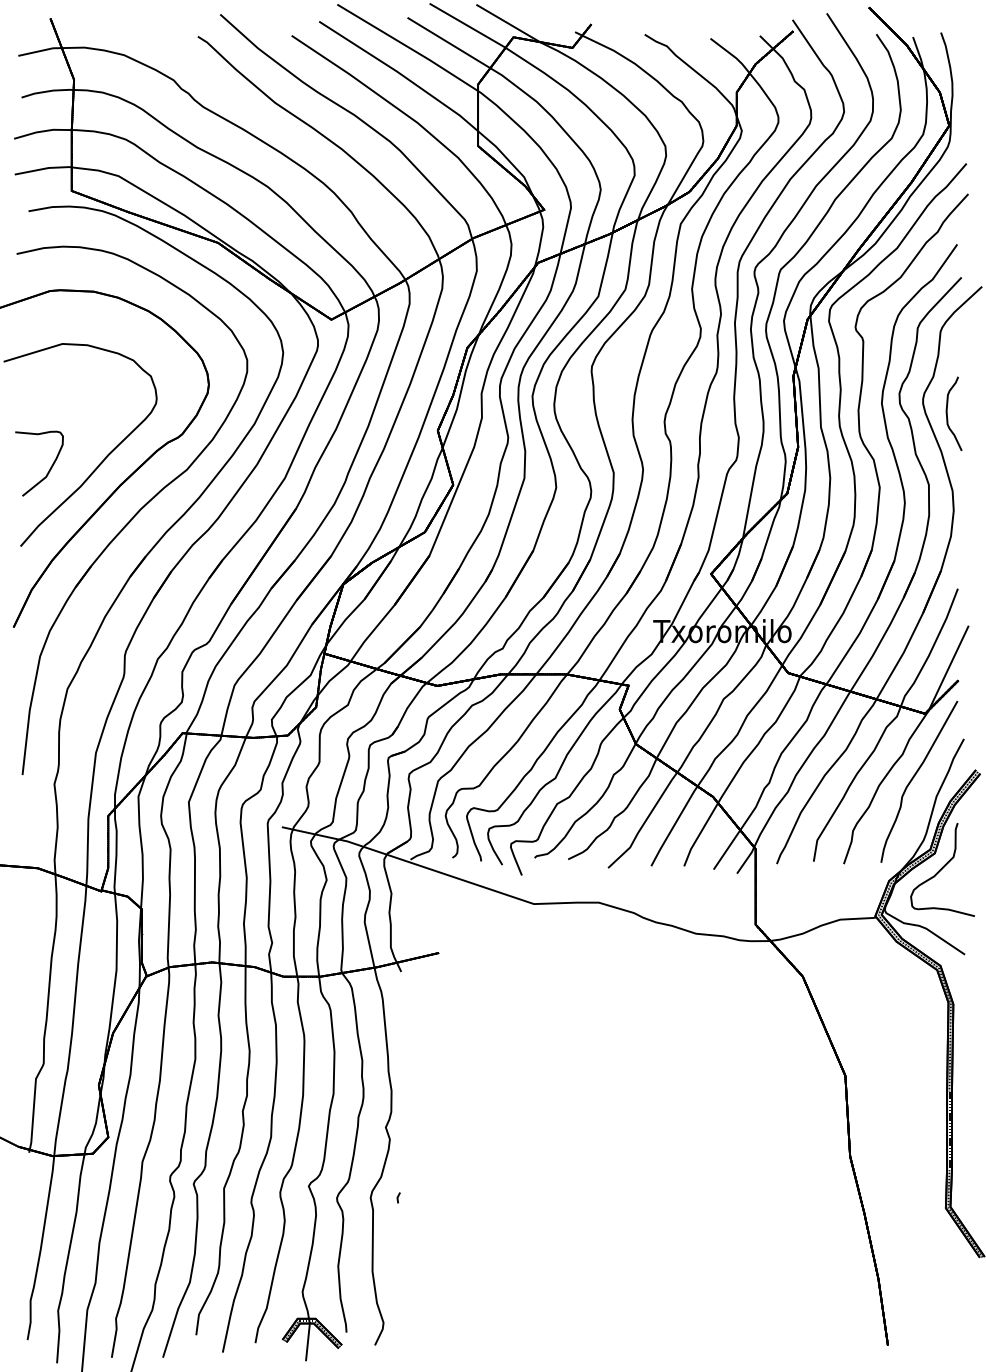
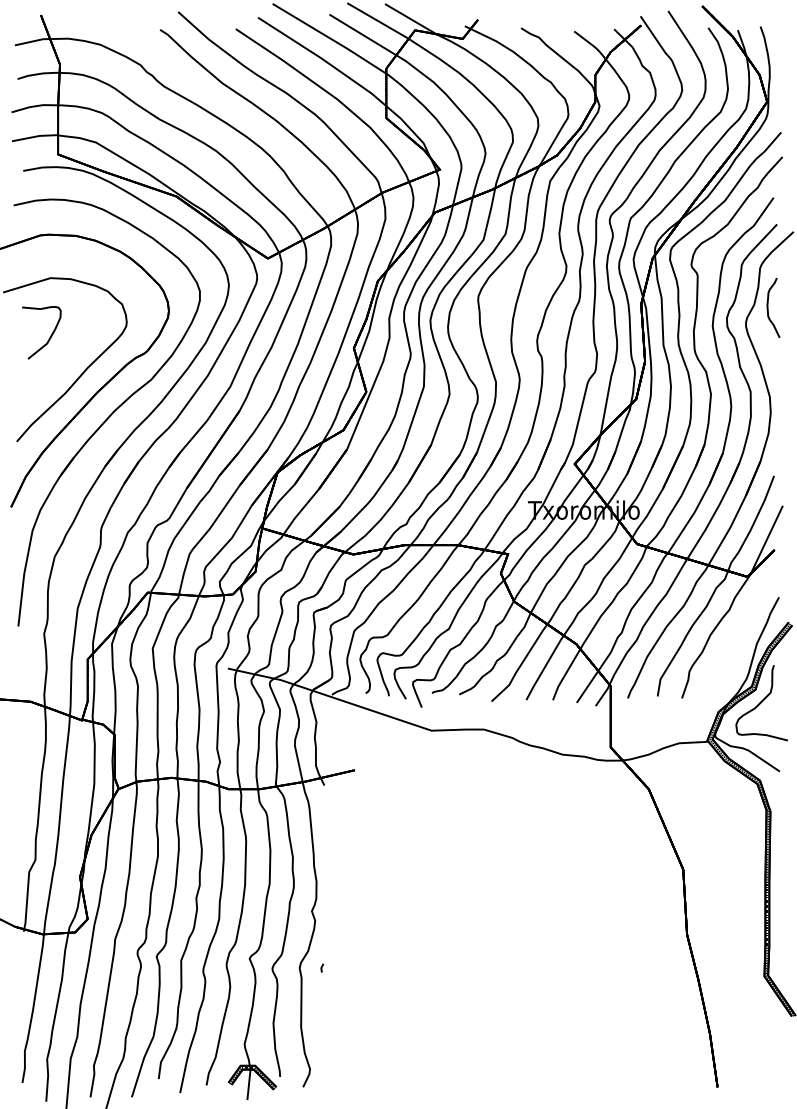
curve: (947, 413) -> (768, 307), moved
part: (49, 468) -> (49, 336), moved
curve: (914, 777) -> (739, 628), removed

